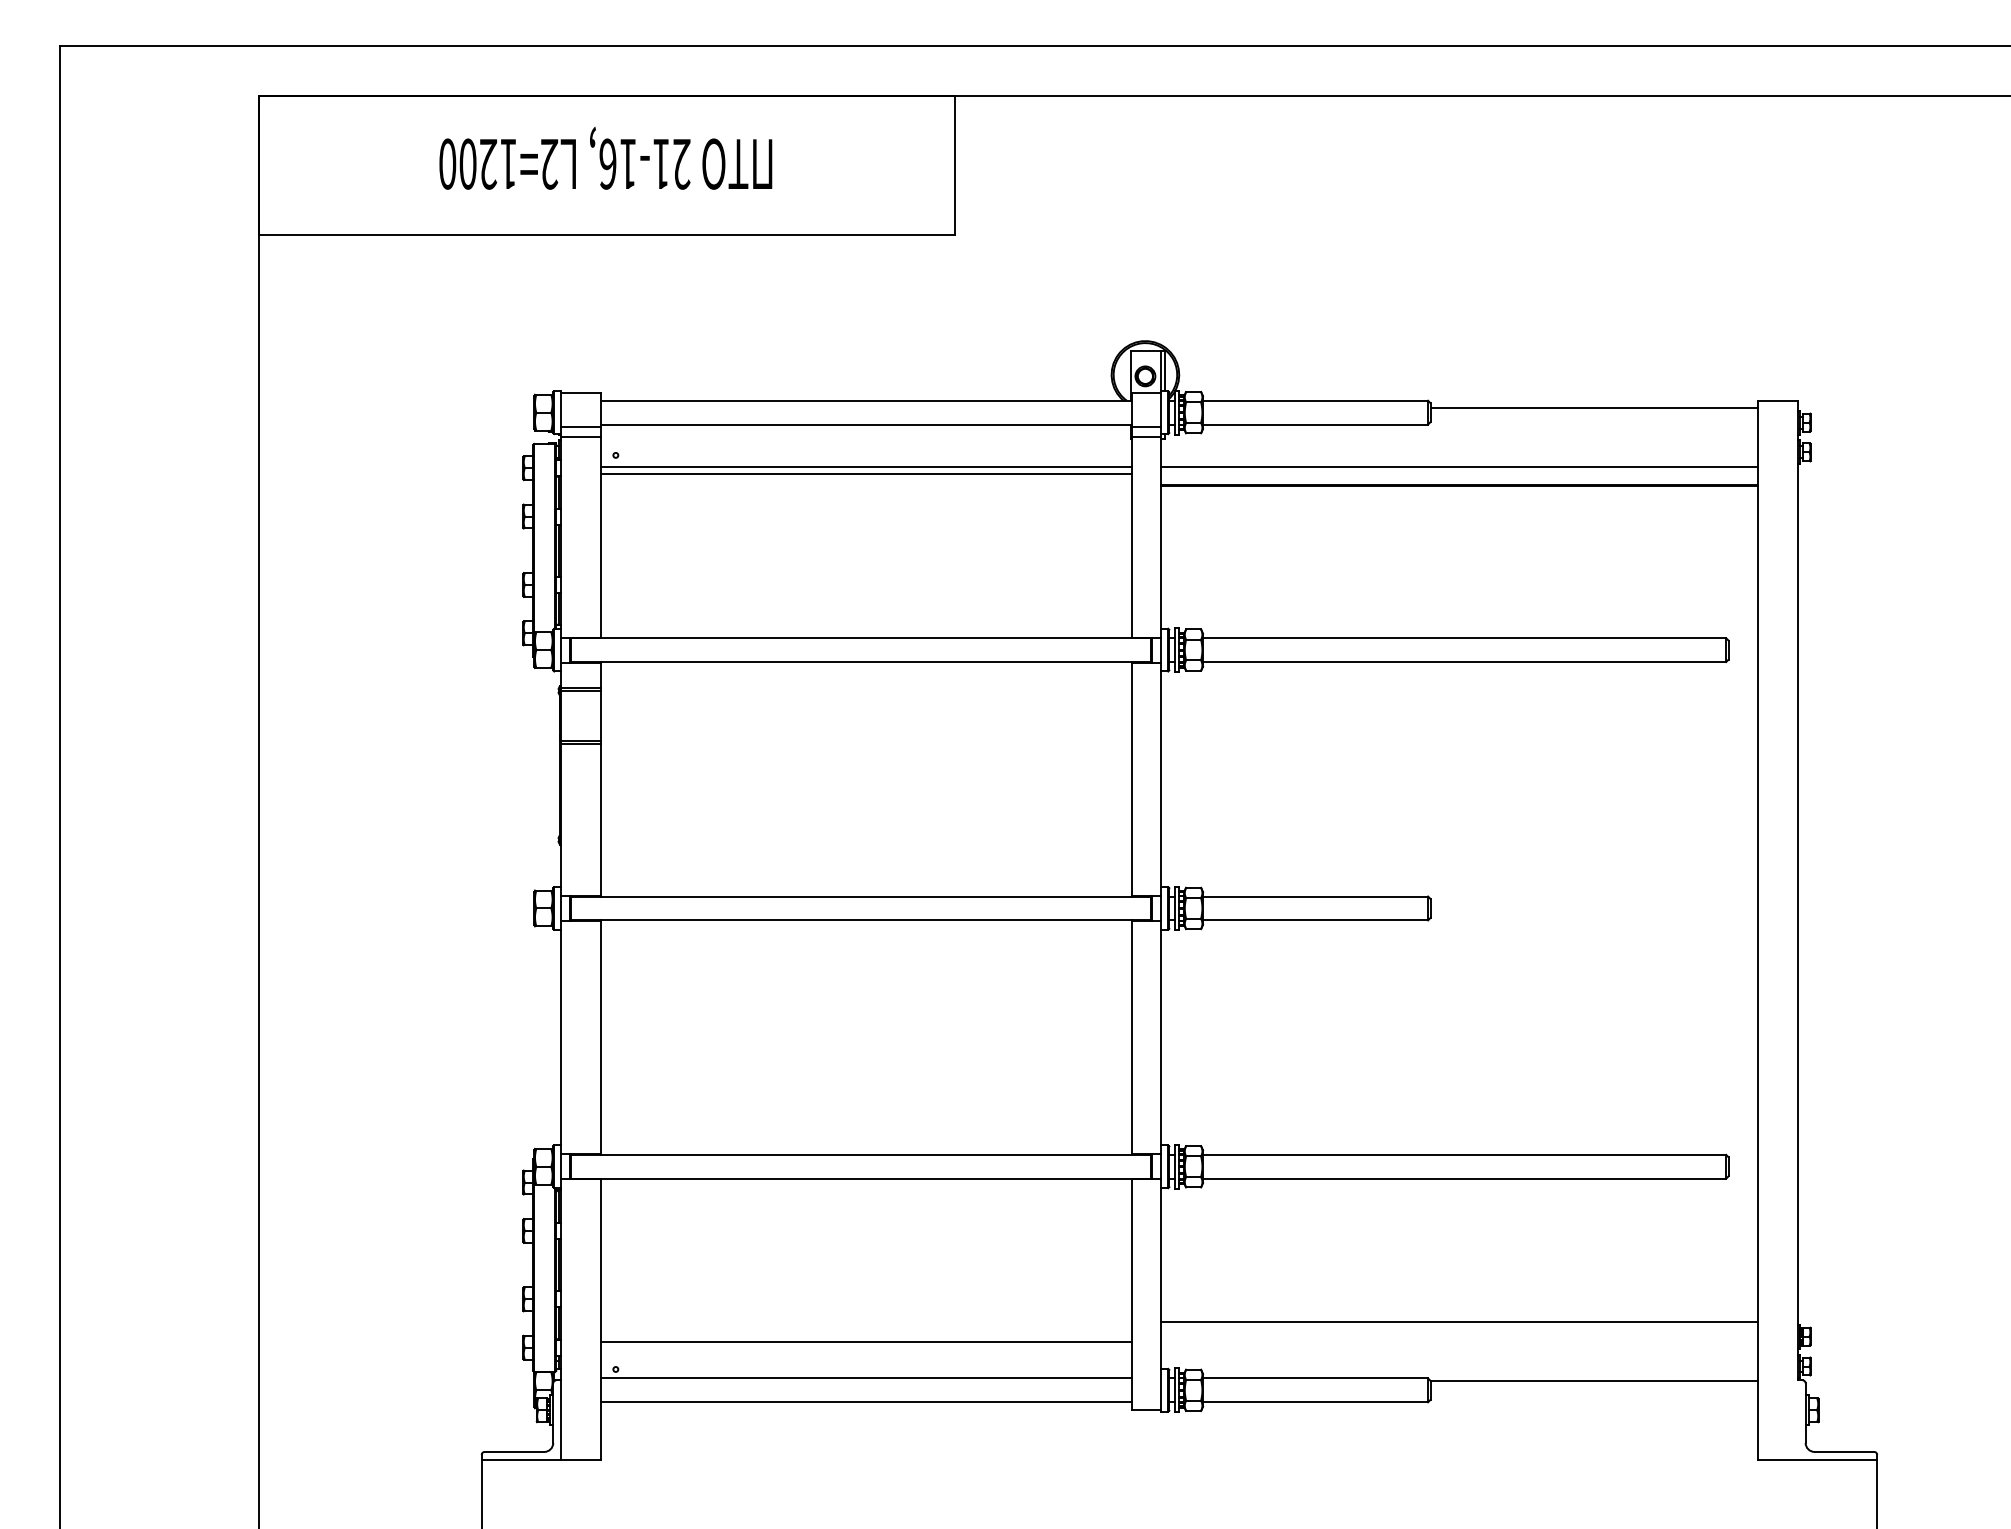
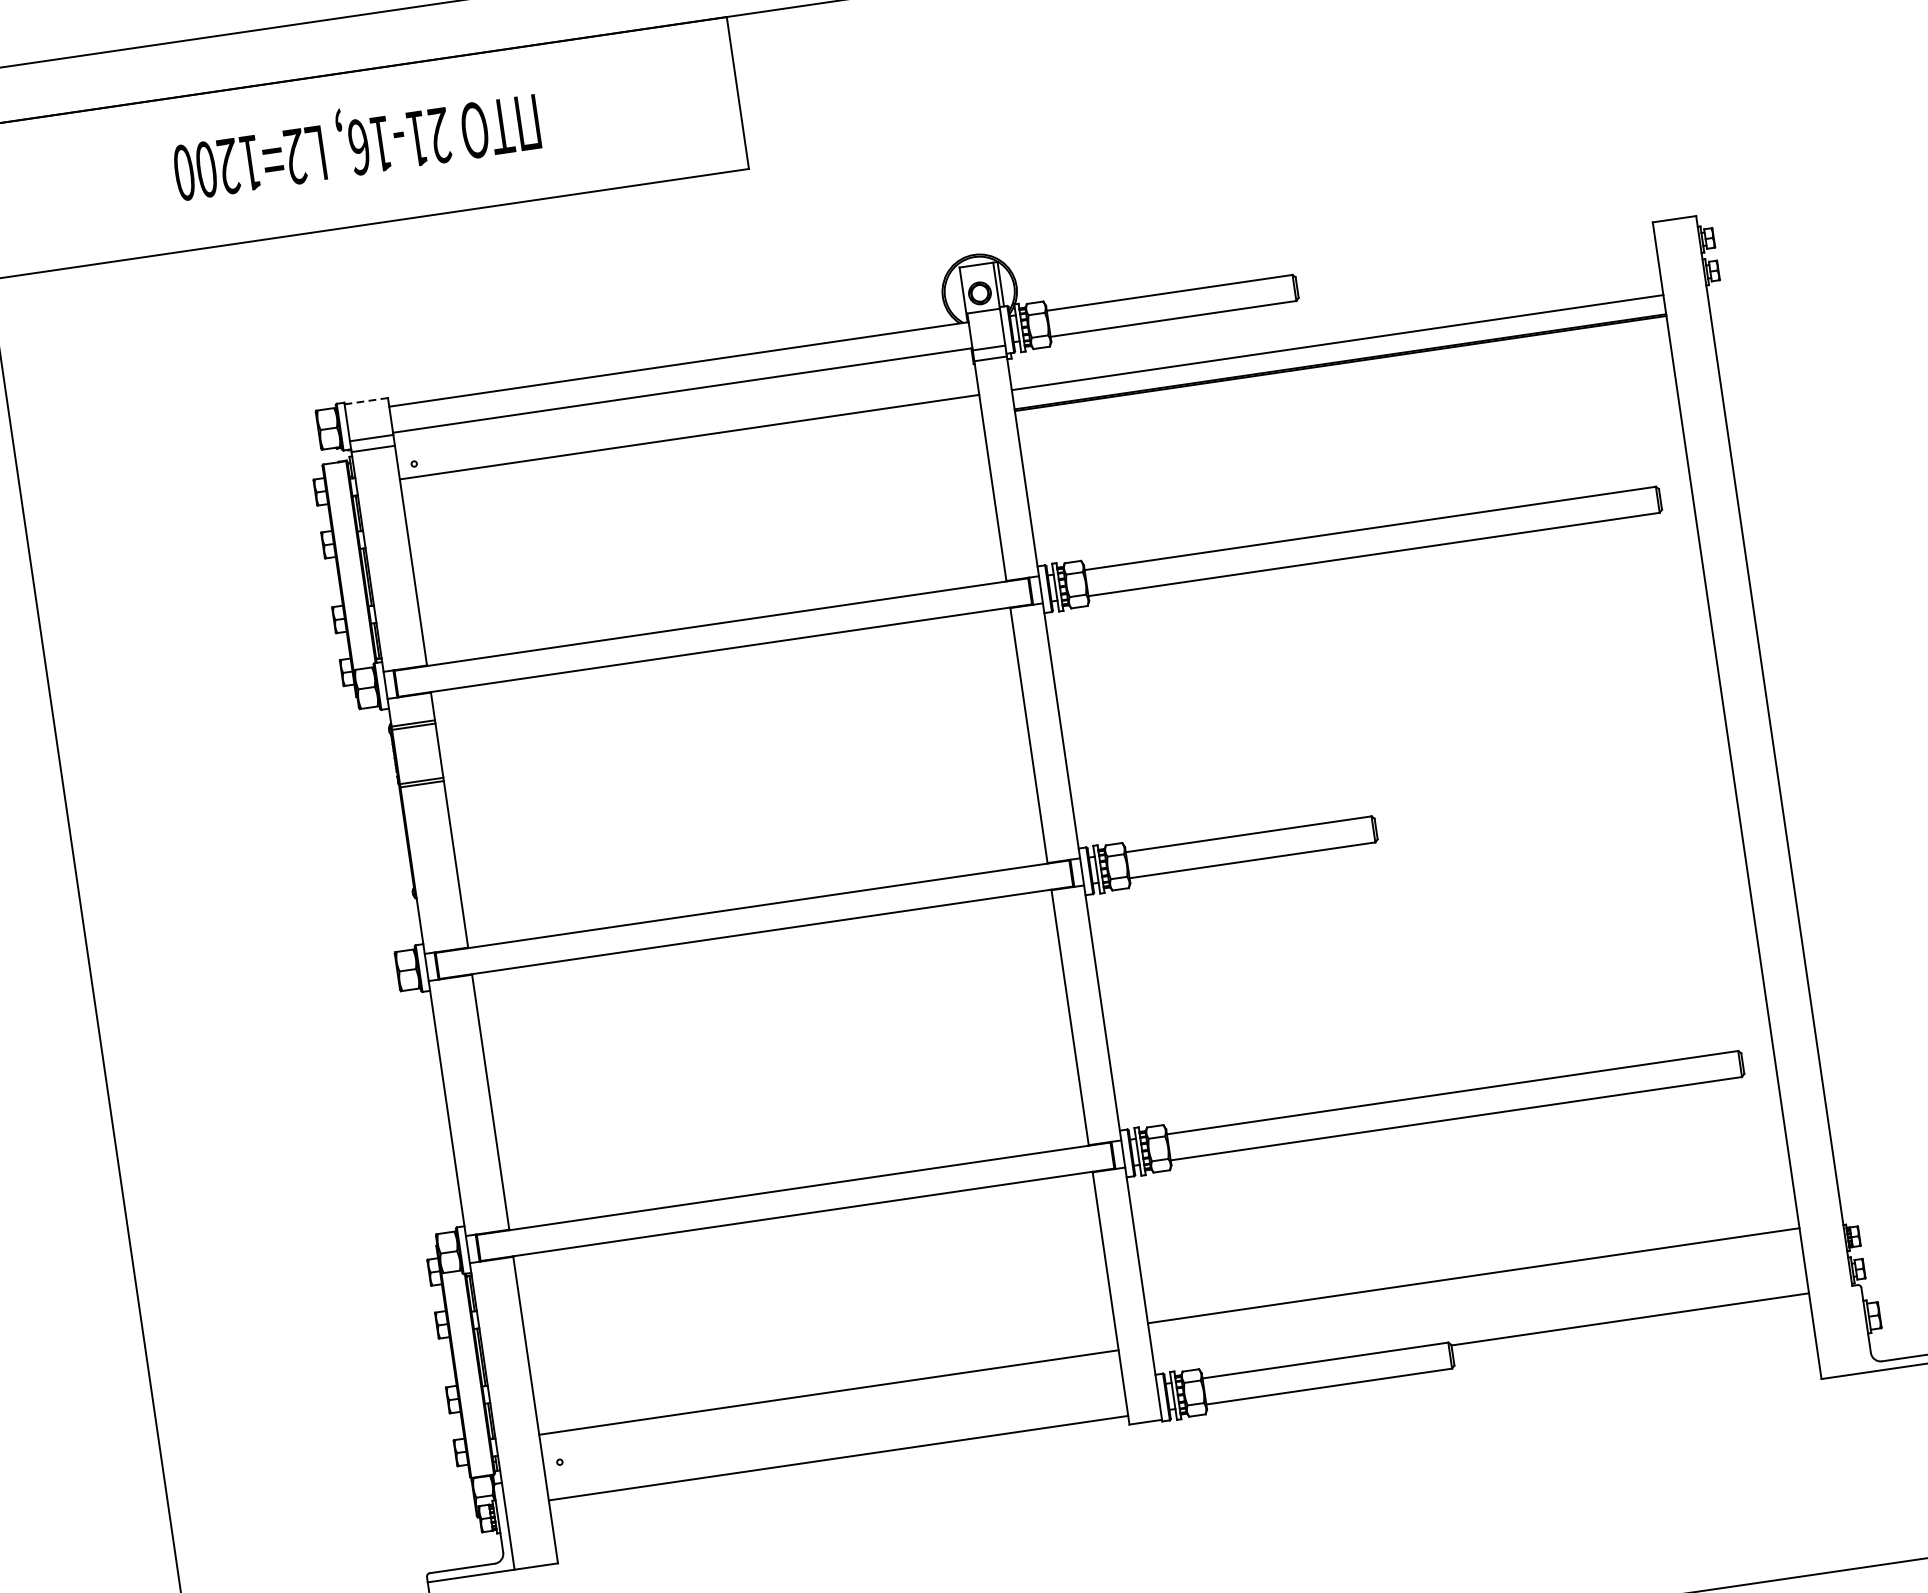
line: (581, 392) -> (366, 400), solid -> dashed
line: (1593, 407) -> (1474, 255), removed
line: (865, 473) -> (689, 444), removed
line: (865, 1378) -> (833, 1432), removed

